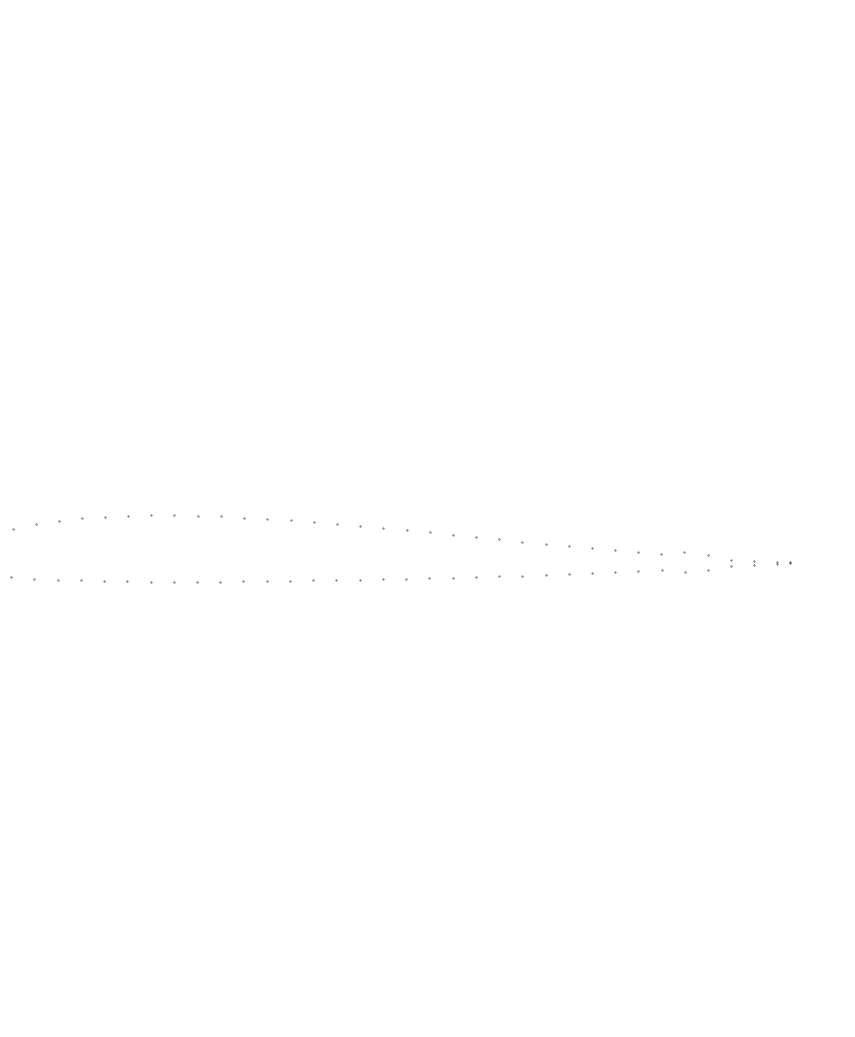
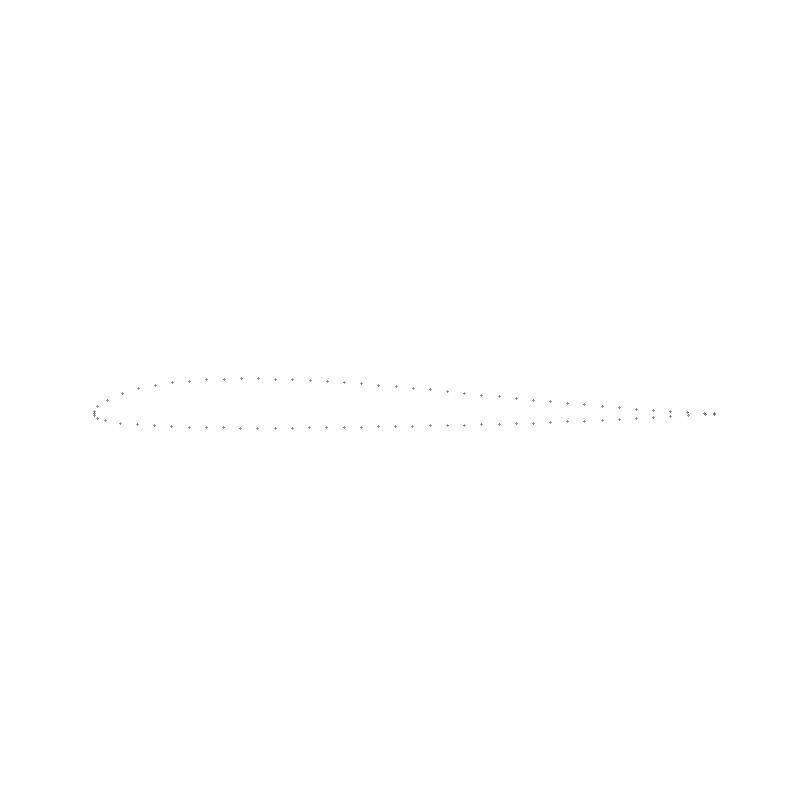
part: (685, 562) -> (636, 413), size x0.62
part: (708, 562) -> (653, 413), size x0.62

